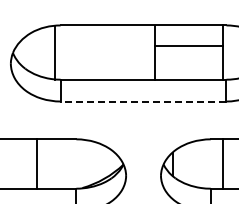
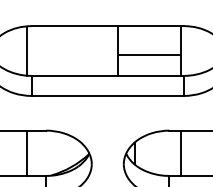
line: (188, 46) -> (149, 55), moved
line: (143, 101) -> (107, 95), dashed -> solid
line: (37, 163) -> (26, 152), moved

